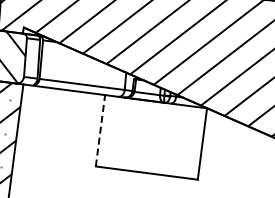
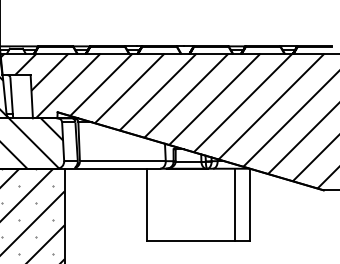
line: (100, 130) -> (146, 204), dashed -> solid
line: (188, 141) -> (235, 204), added

